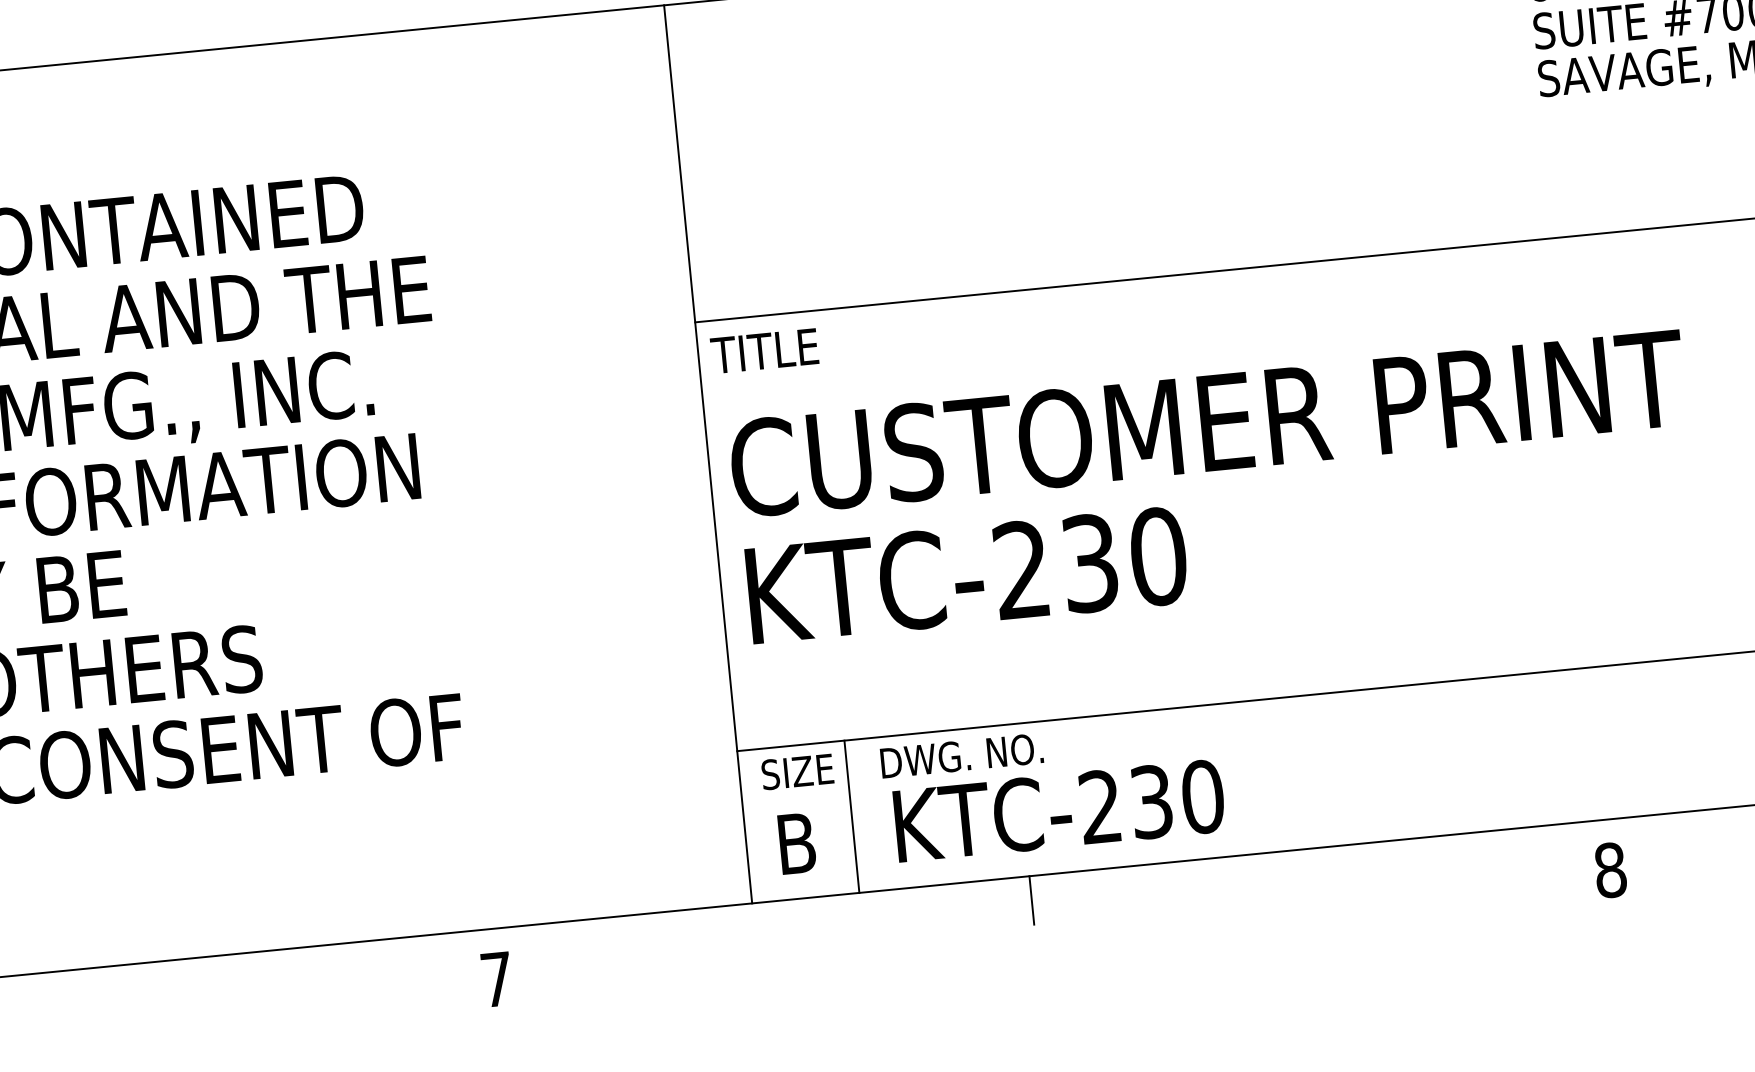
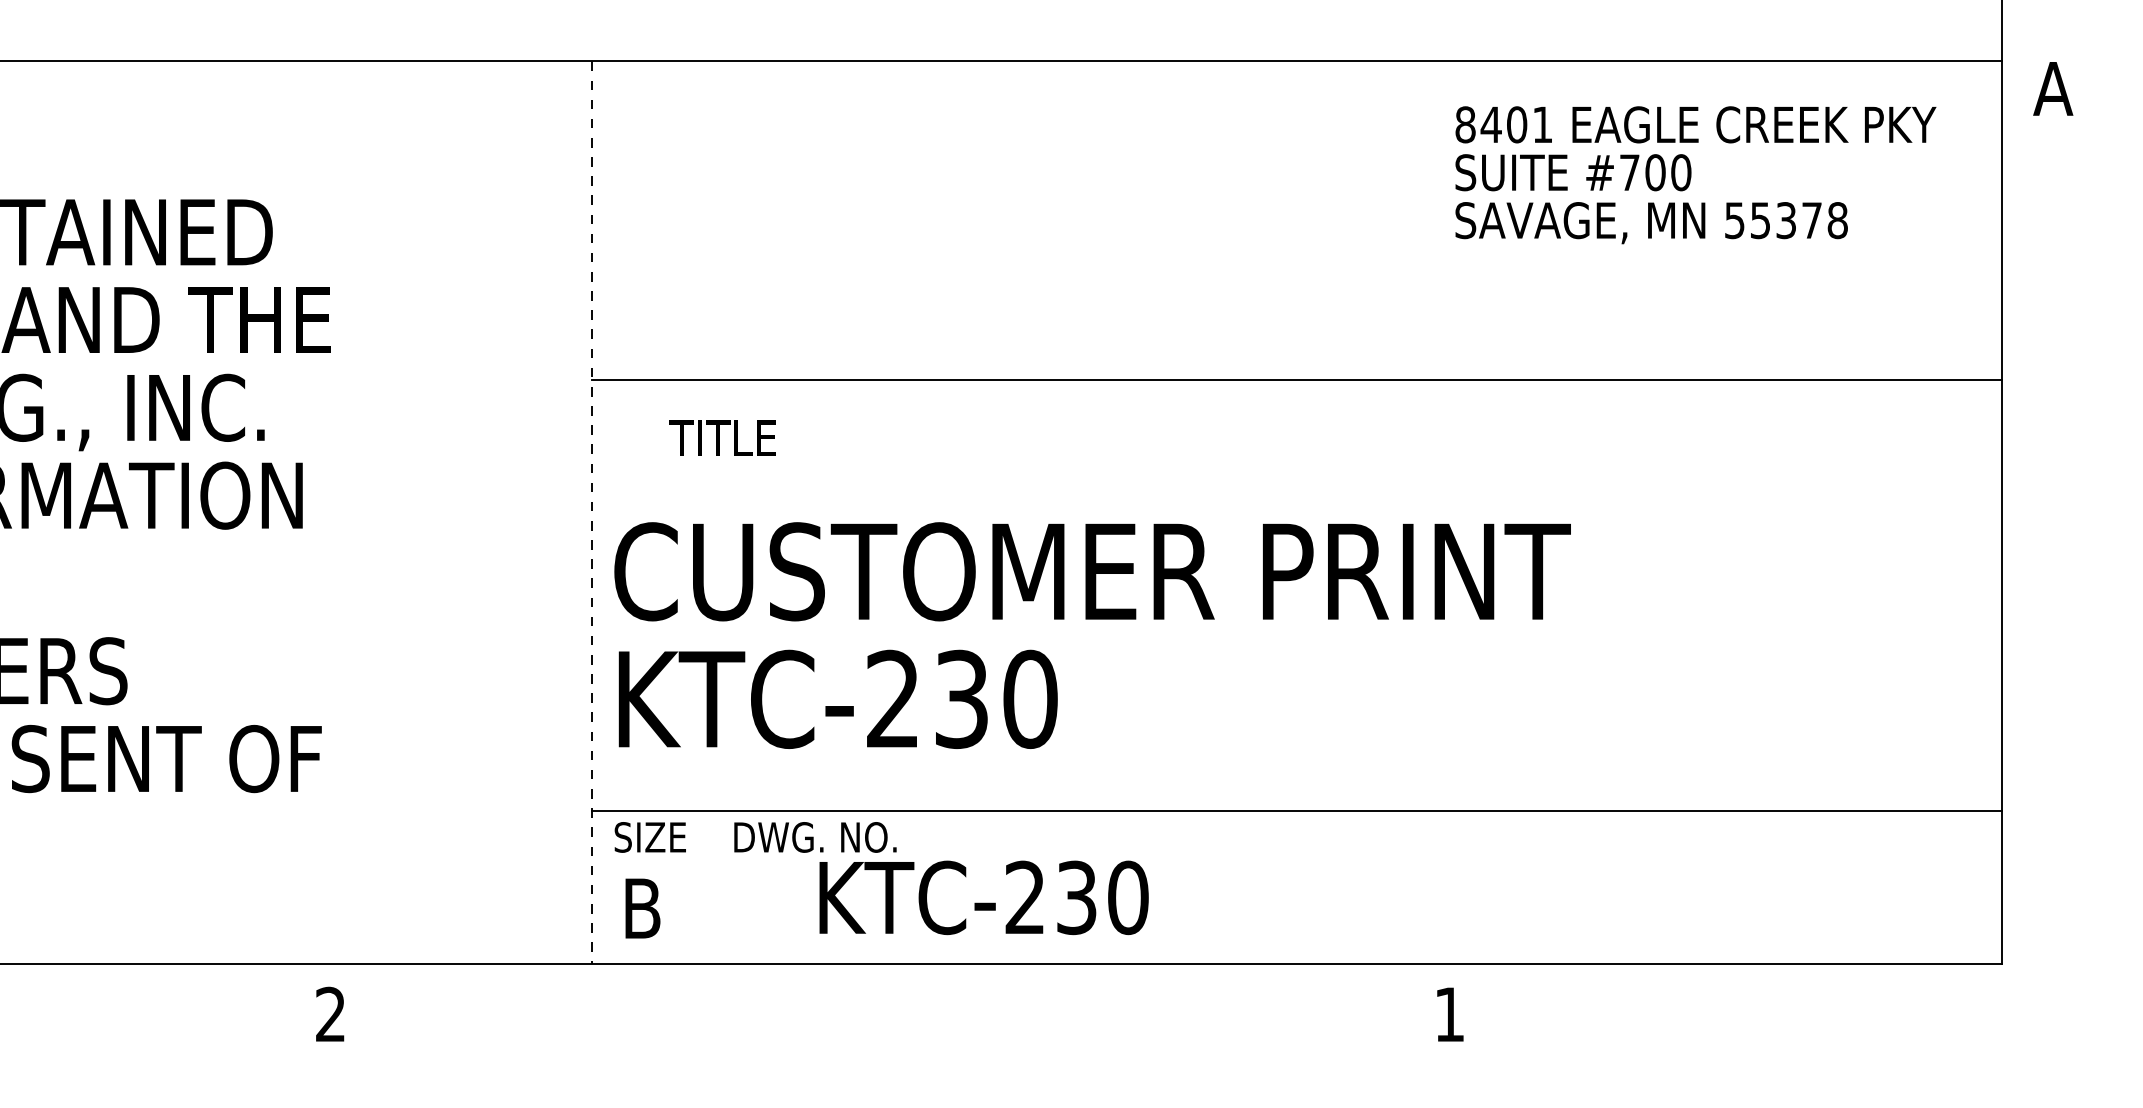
text: (764, 350) -> (722, 437), moved
line: (708, 455) -> (592, 513), solid -> dashed
text: (1213, 487) -> (1092, 635), moved
text: (1058, 810) -> (983, 897), moved
line: (851, 816) -> (699, 886), removed
text: (1610, 870) -> (1449, 1014), 8 -> 1
line: (1031, 899) -> (870, 987), removed
text: (496, 978) -> (330, 1013), 7 -> 2

